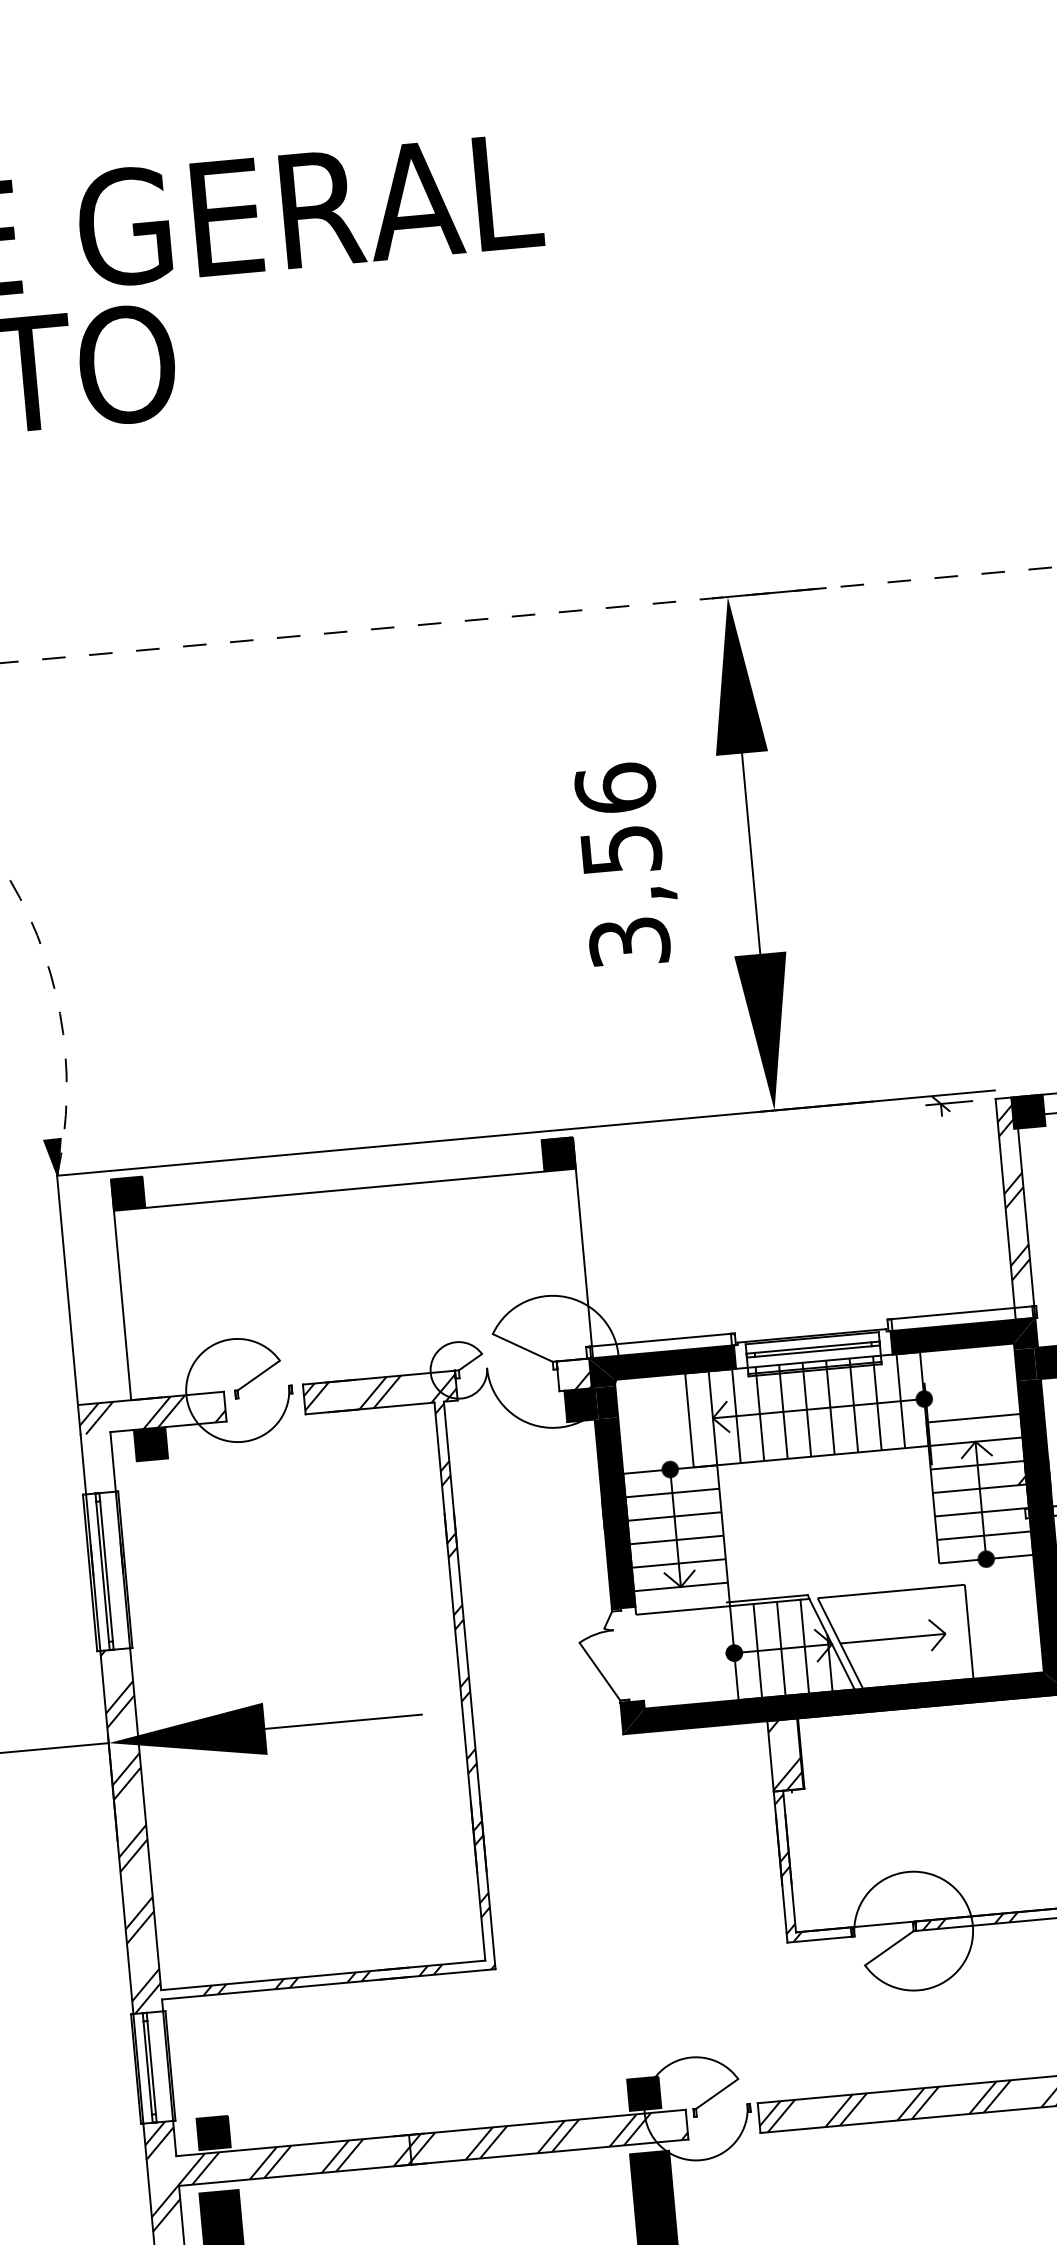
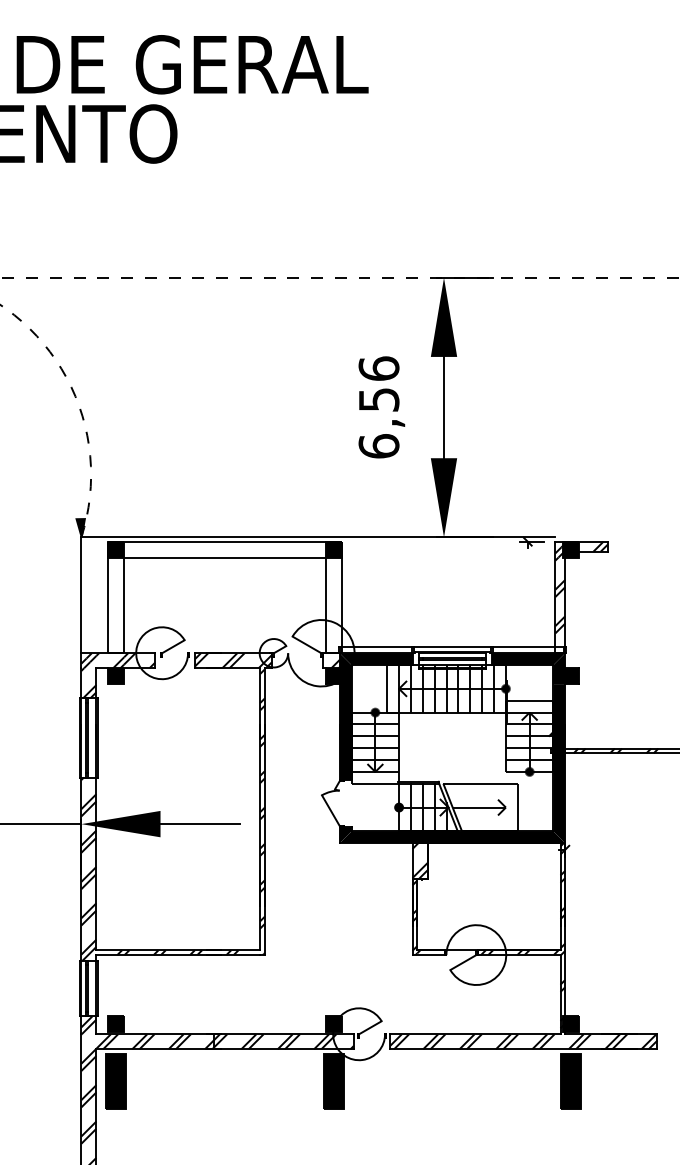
text: (628, 942) -> (378, 446), 3,56 -> 6,56
line: (325, 1159) -> (216, 541), added
line: (552, 1266) -> (325, 605), added
line: (154, 1302) -> (124, 605), added
line: (811, 1326) -> (452, 647), added
hatch: (97, 1463) -> (88, 683), added

